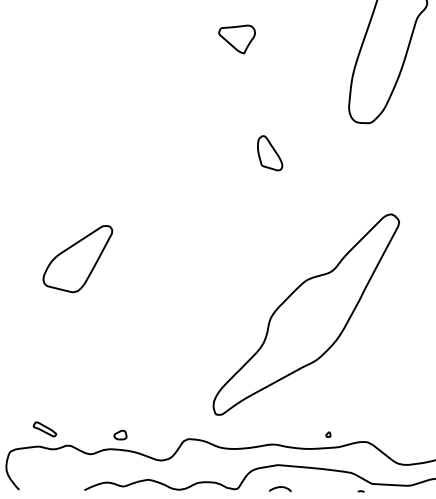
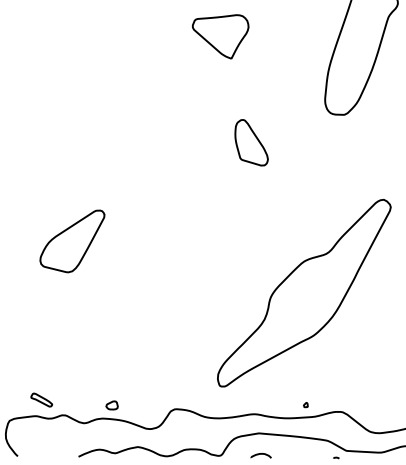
part: (236, 39) -> (220, 36), size x1.67
part: (270, 152) -> (251, 142), size x1.43
part: (306, 313) -> (304, 292), moved

